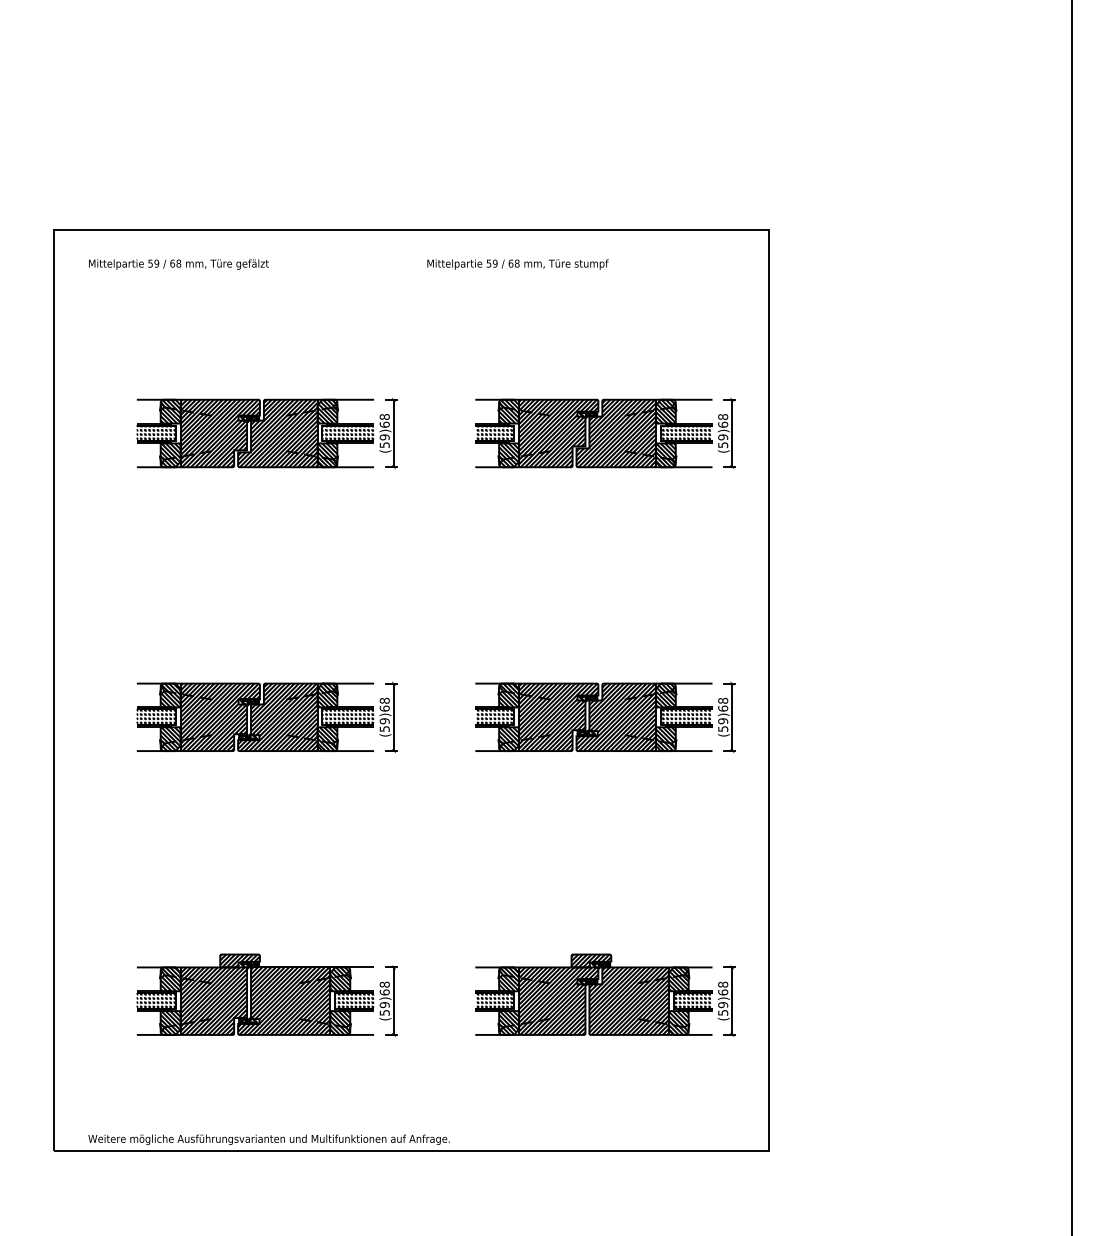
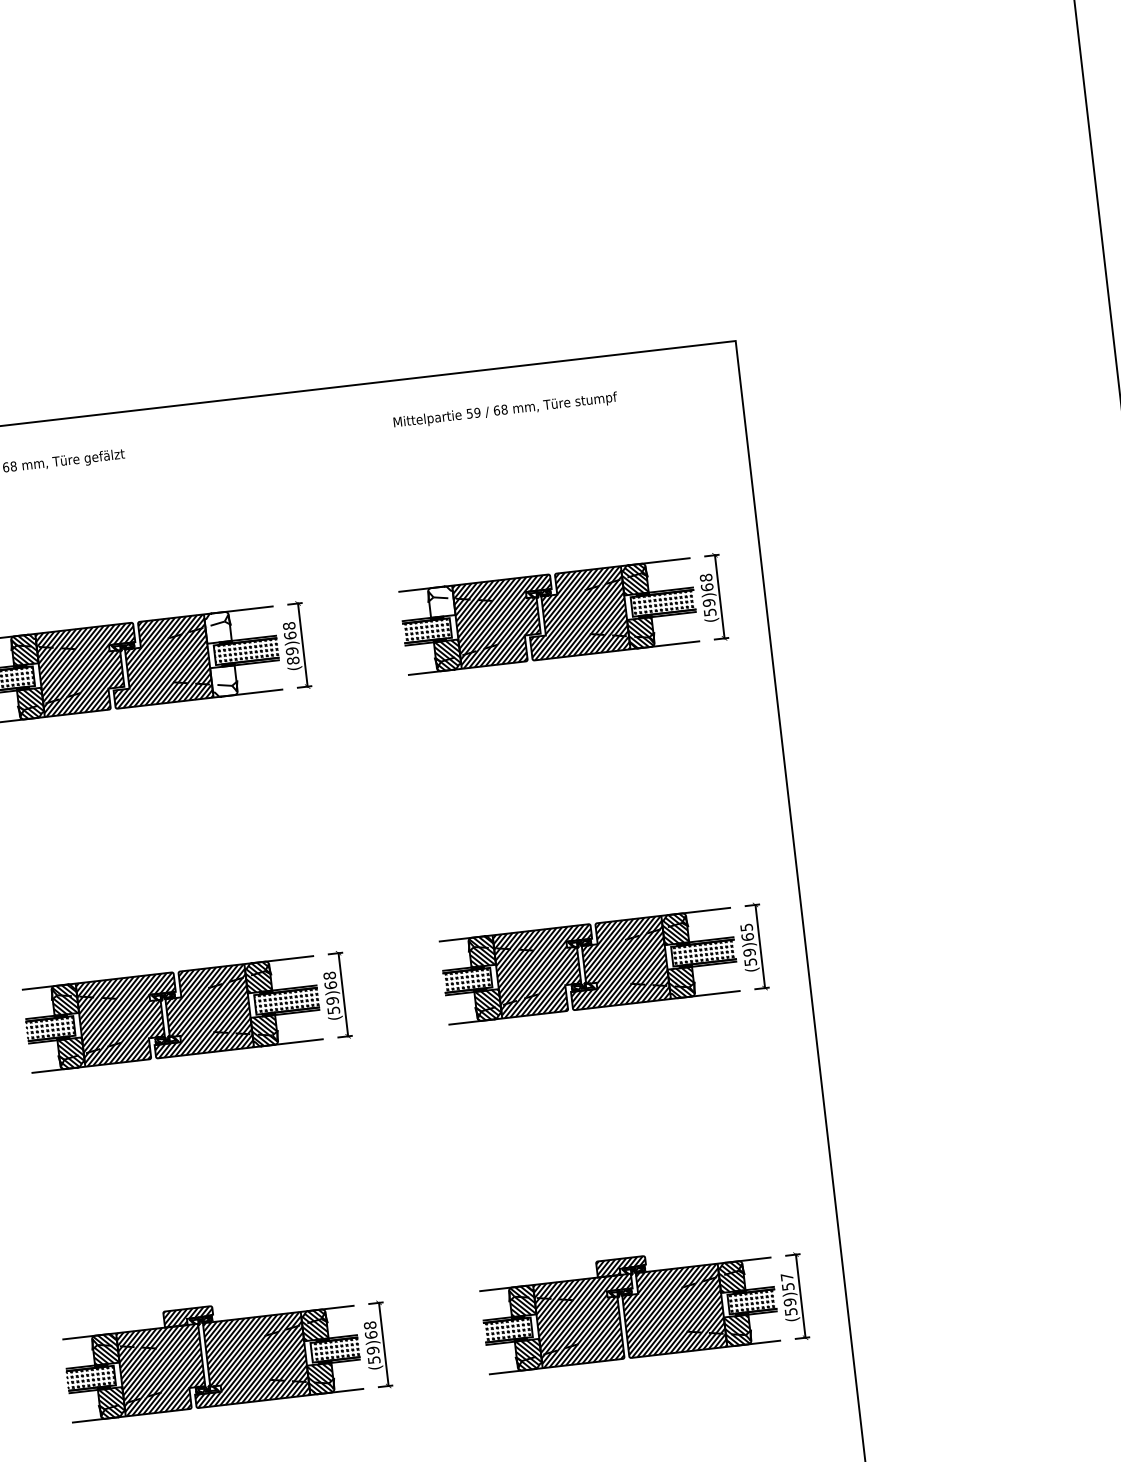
text: (517, 264) -> (504, 410), moved
hatch: (327, 411) -> (217, 627), removed
hatch: (508, 411) -> (440, 601), removed
text: (384, 445) -> (293, 661), (59)68 -> (89)68
hatch: (327, 455) -> (224, 681), removed
text: (723, 700) -> (746, 927), (59)68 -> (59)65
text: (723, 988) -> (788, 1281), (59)68 -> (59)57

